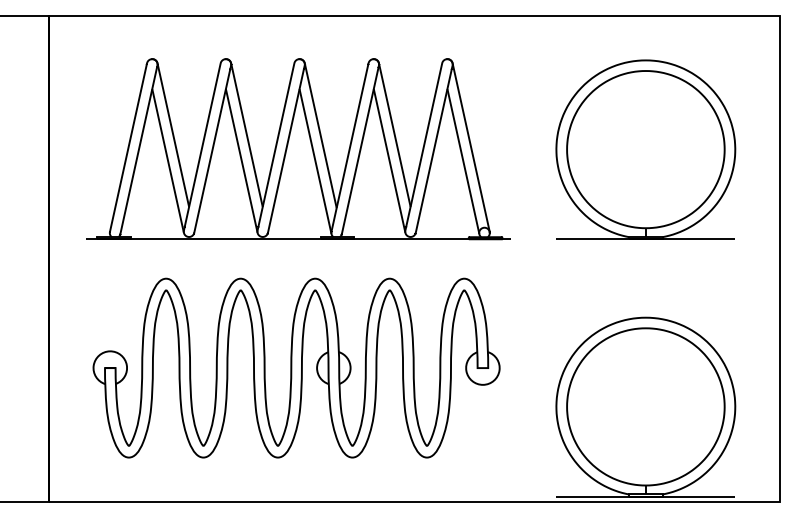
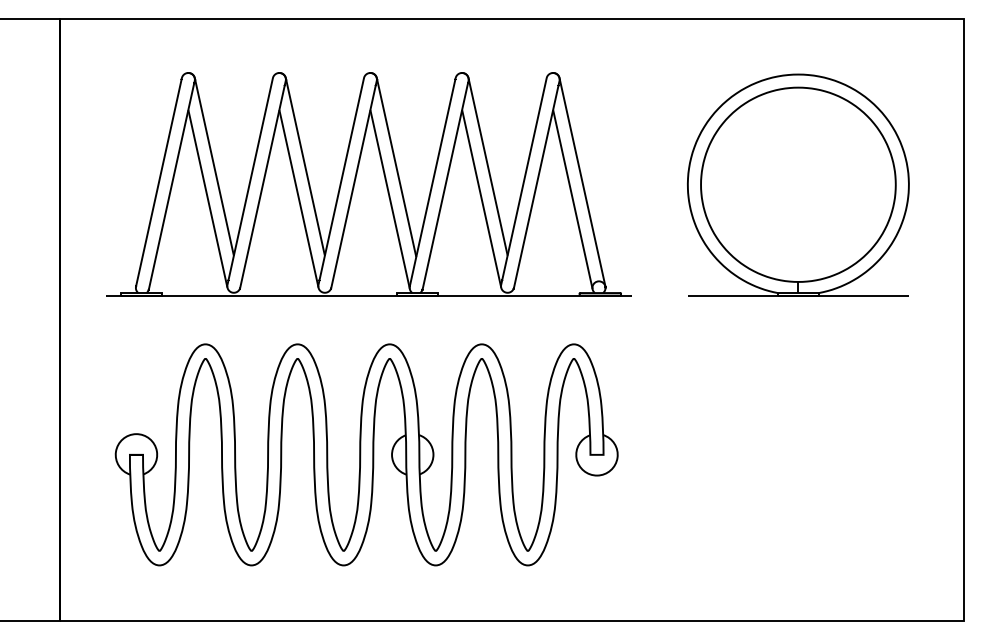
part: (645, 406) -> (798, 502), removed

